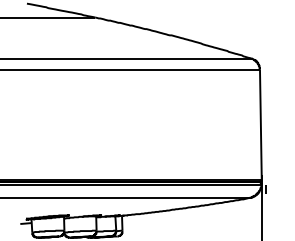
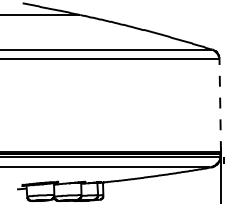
line: (260, 124) -> (219, 105), solid -> dashed

